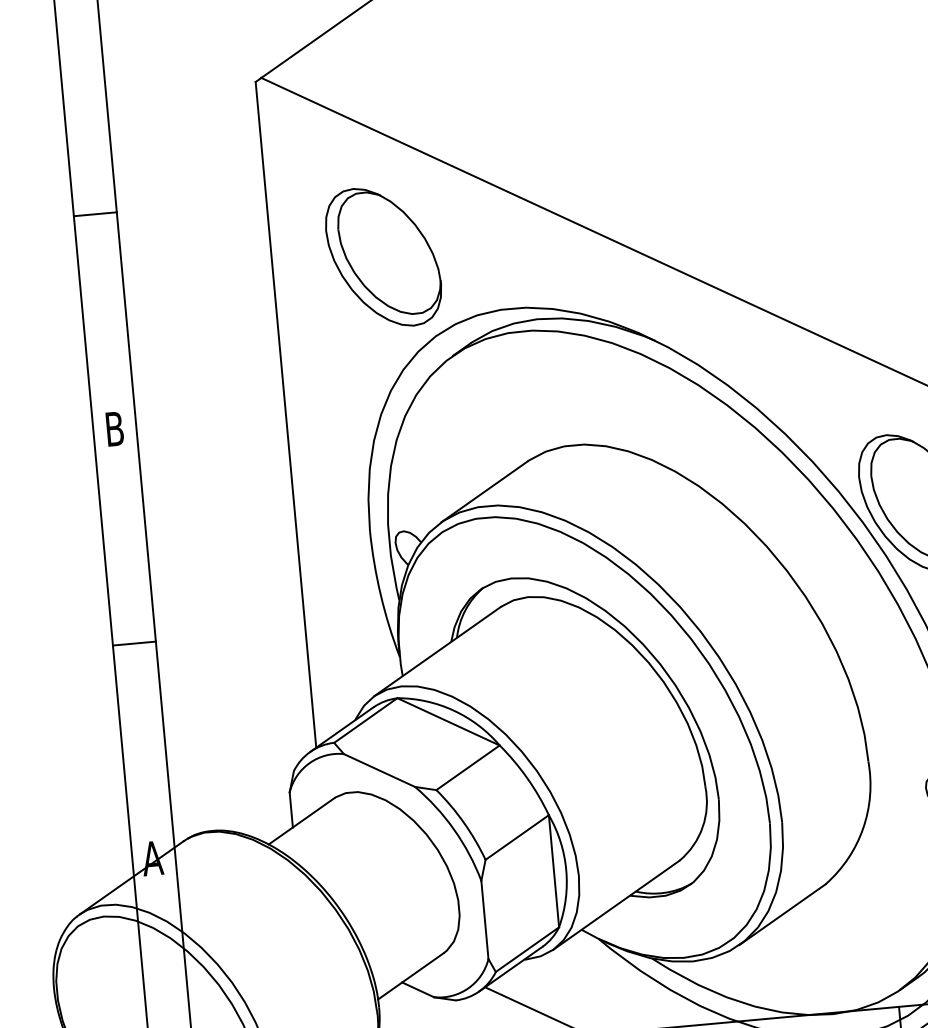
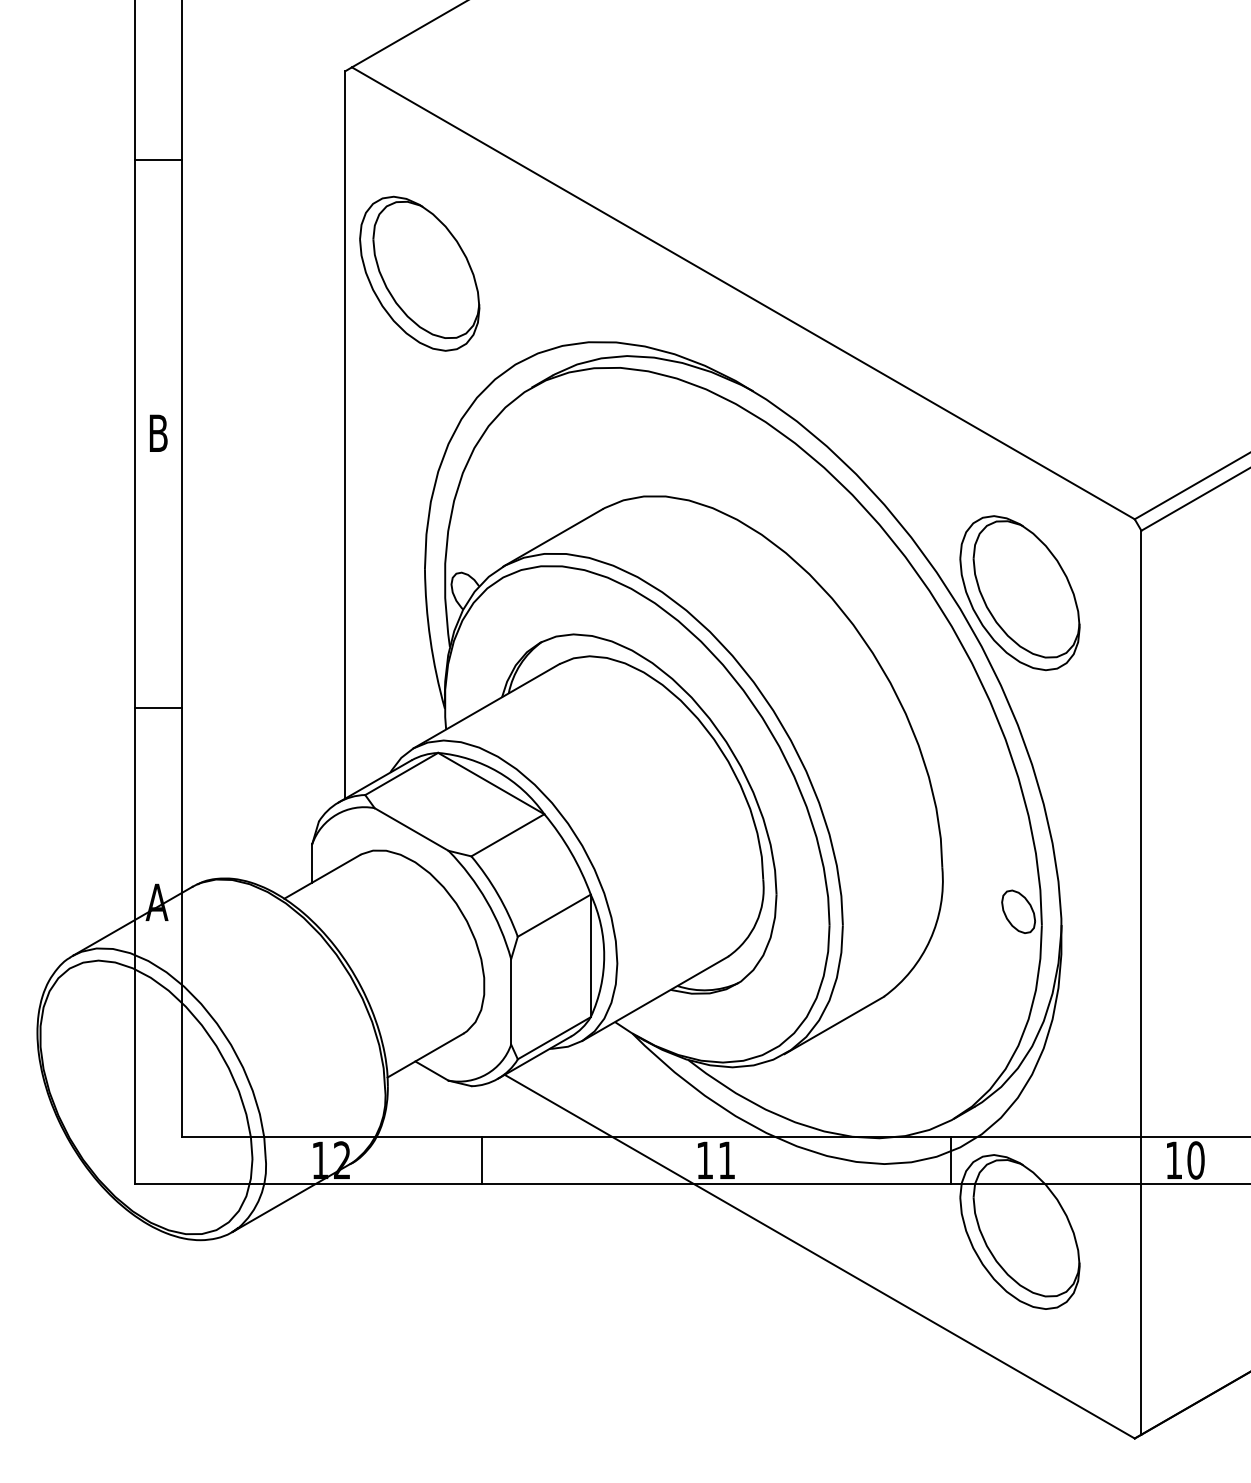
line: (95, 214) -> (158, 159), moved
part: (383, 257) -> (419, 273), moved
line: (134, 643) -> (158, 707), moved

